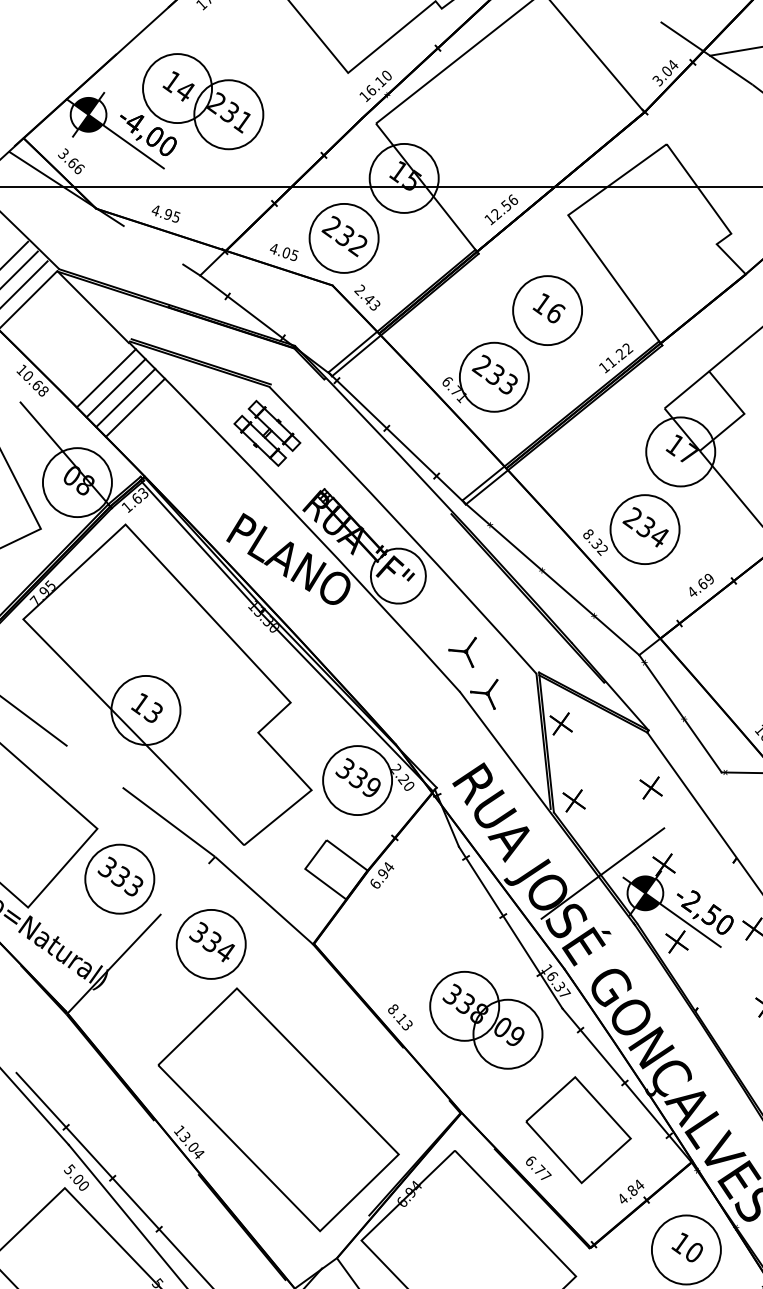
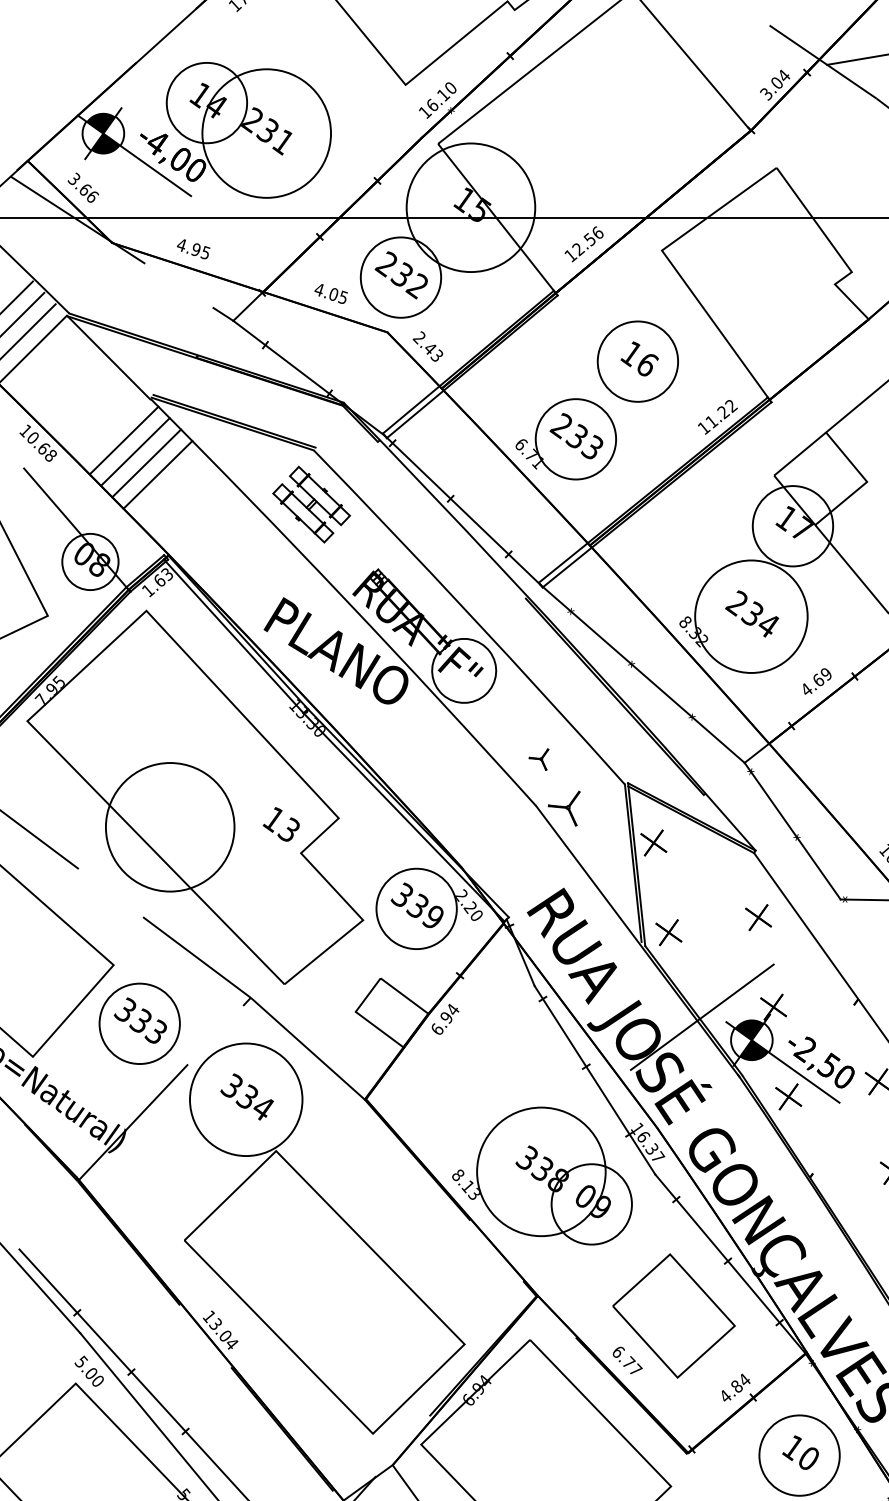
circle: (228, 114) -> (266, 133), size x1.6
circle: (403, 178) -> (470, 207), size x1.6
circle: (77, 482) -> (90, 561), size x0.7
circle: (645, 529) -> (751, 616), size x1.4
part: (462, 652) -> (538, 759), size x0.6
text: (146, 708) -> (280, 824), moved
circle: (146, 710) -> (170, 827), size x1.6
circle: (211, 944) -> (246, 1099), size x1.4
circle: (464, 1006) -> (541, 1171), size x1.6

